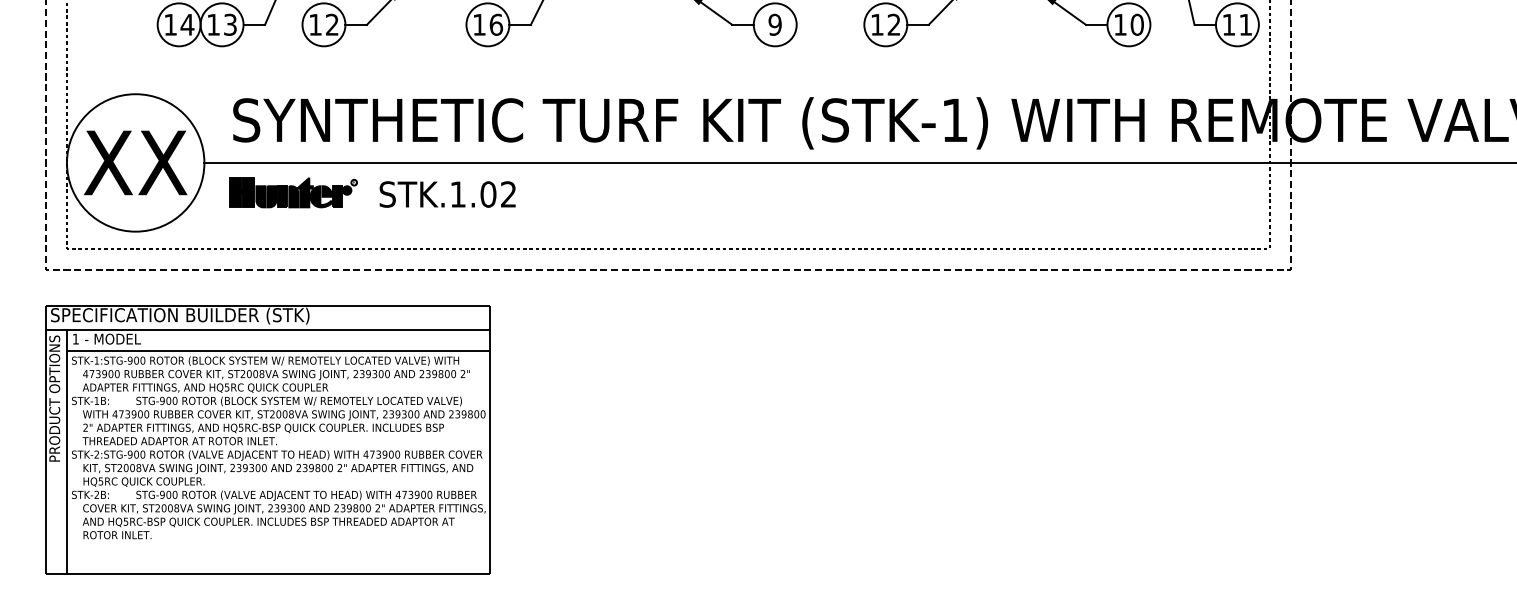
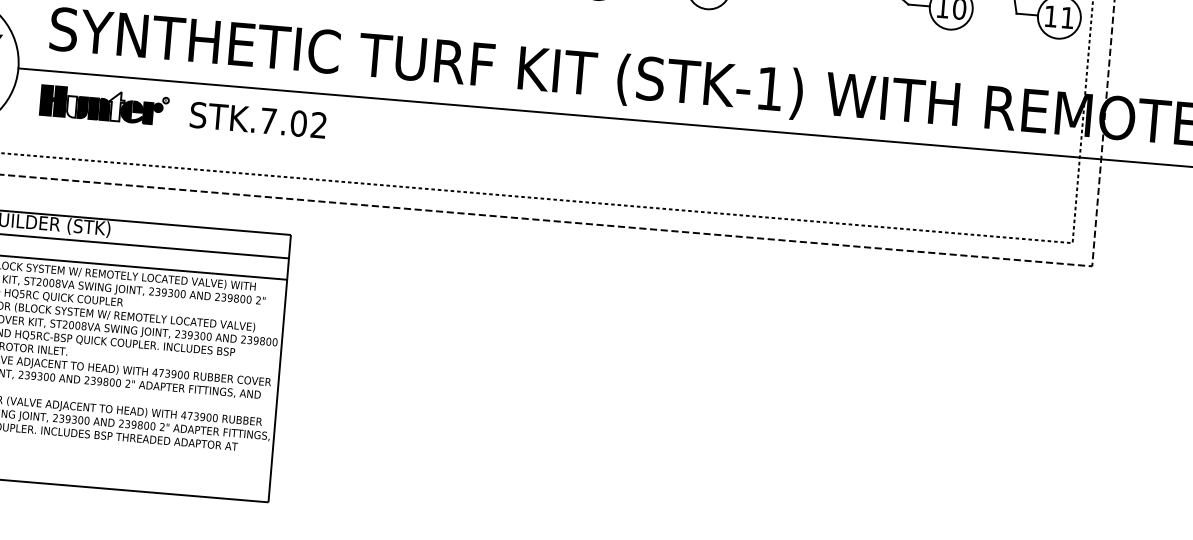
fill: (304, 192) -> (115, 106), removed
text: (457, 194) -> (268, 121), STK.1.02 -> STK.7.02
fill: (260, 196) -> (71, 106), removed

